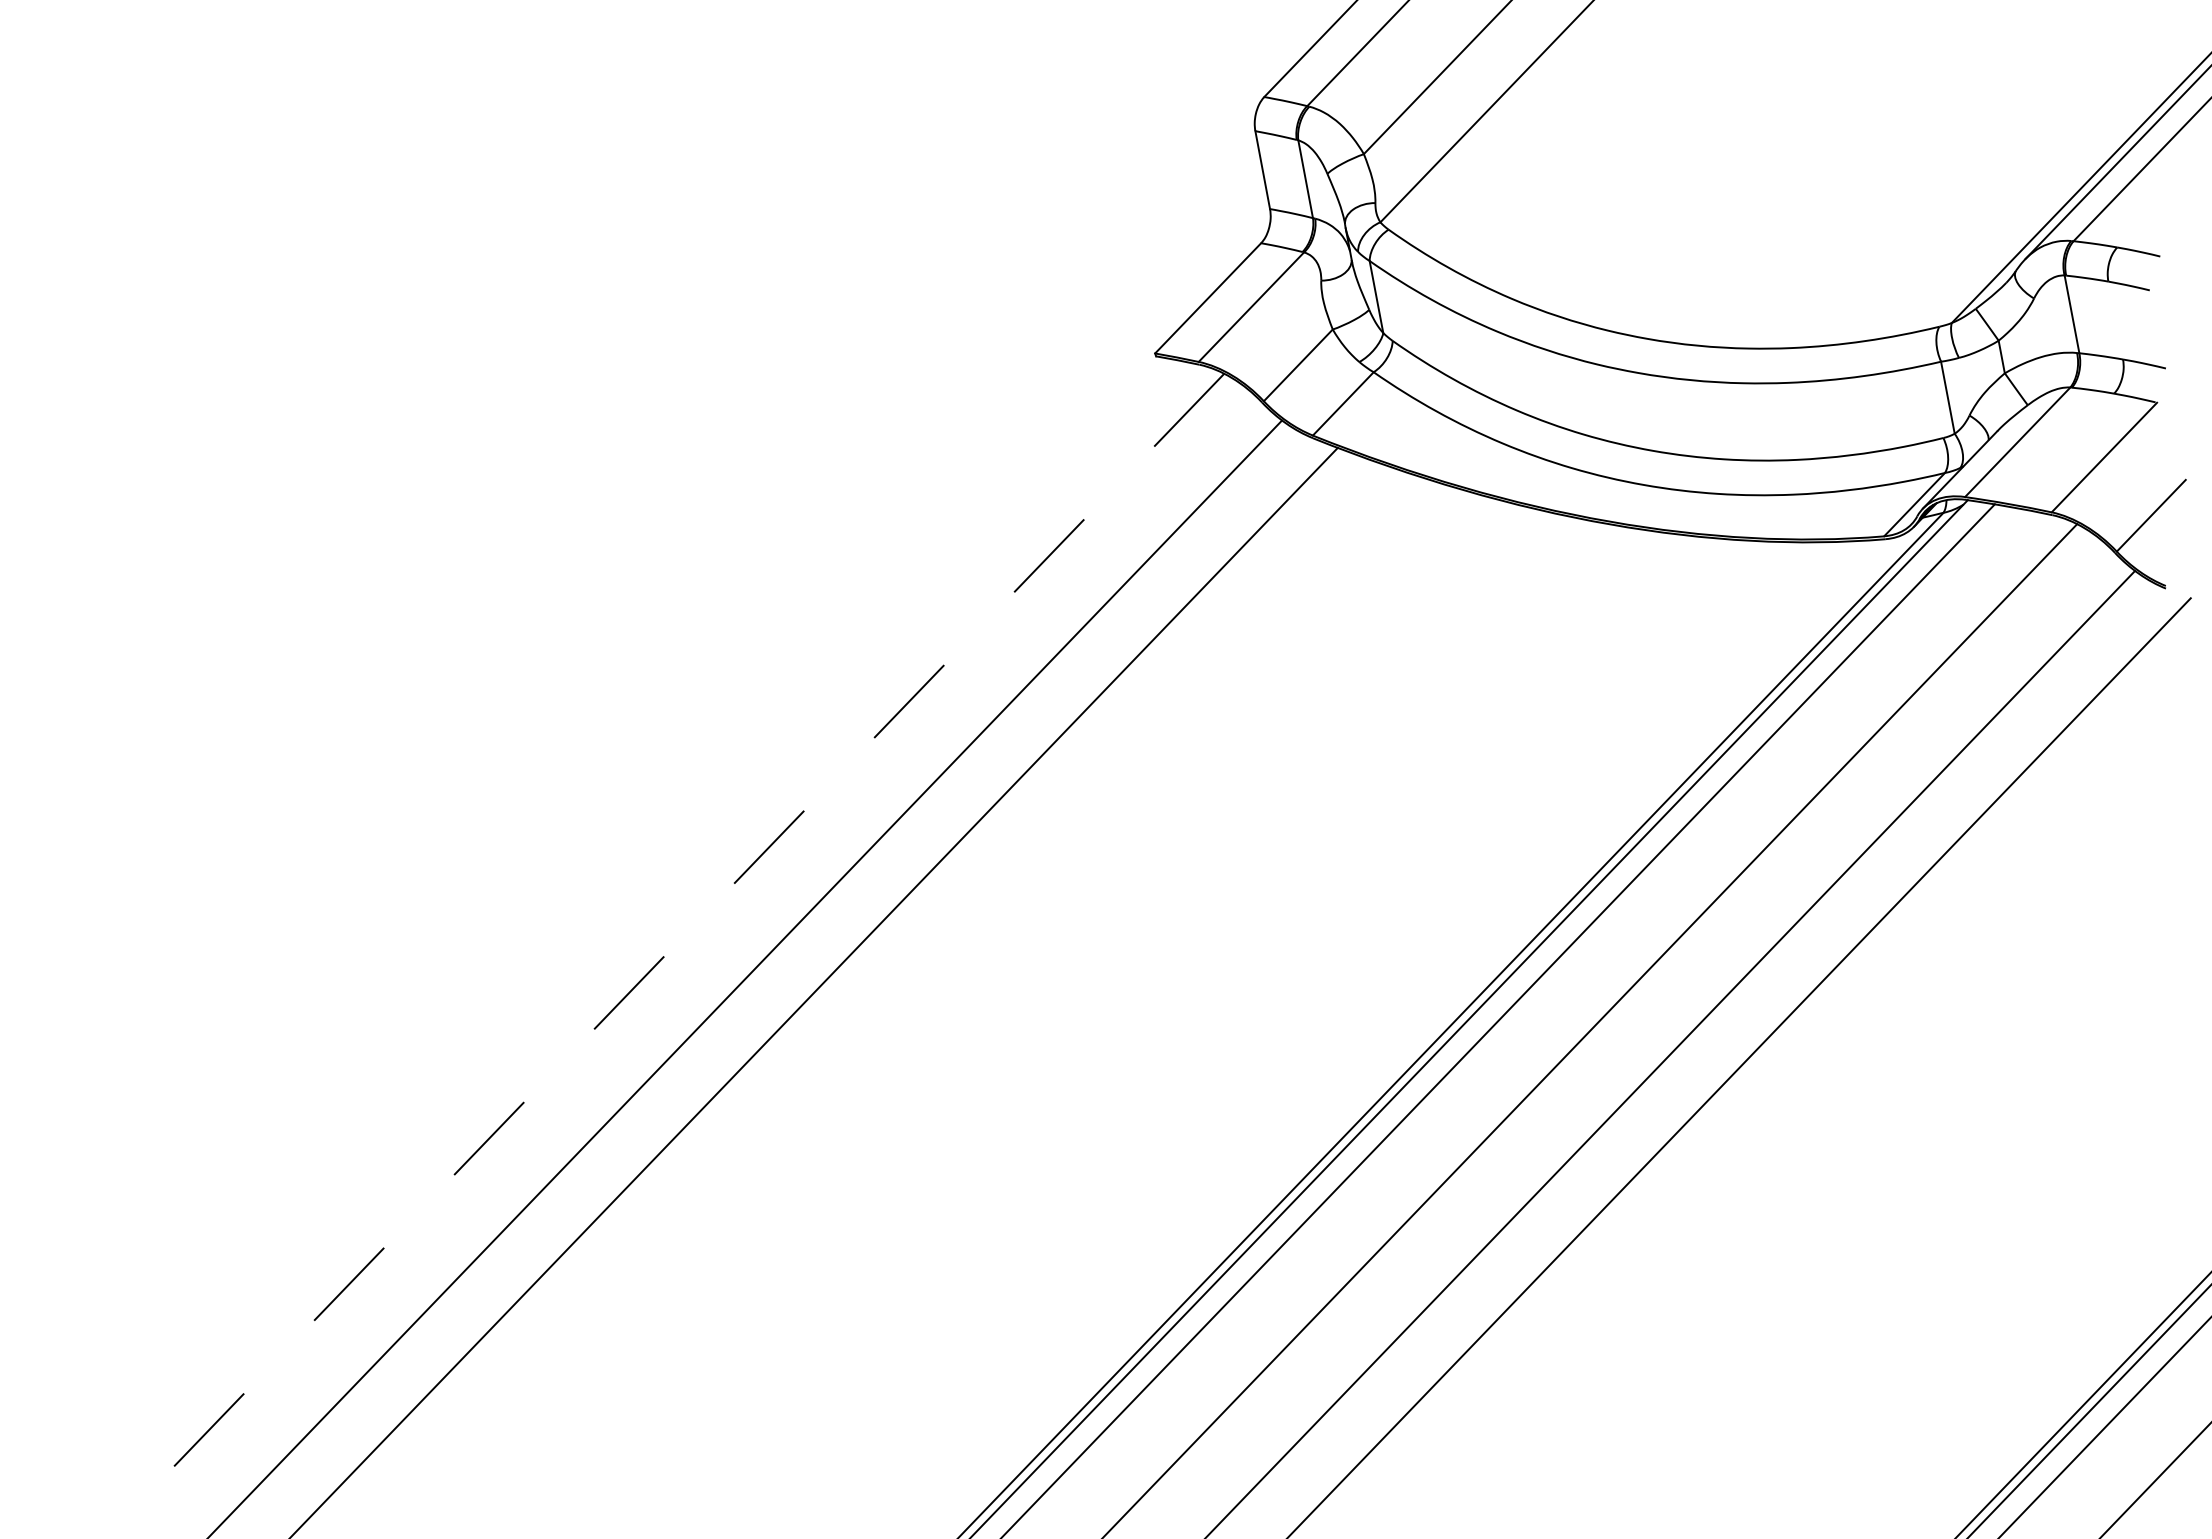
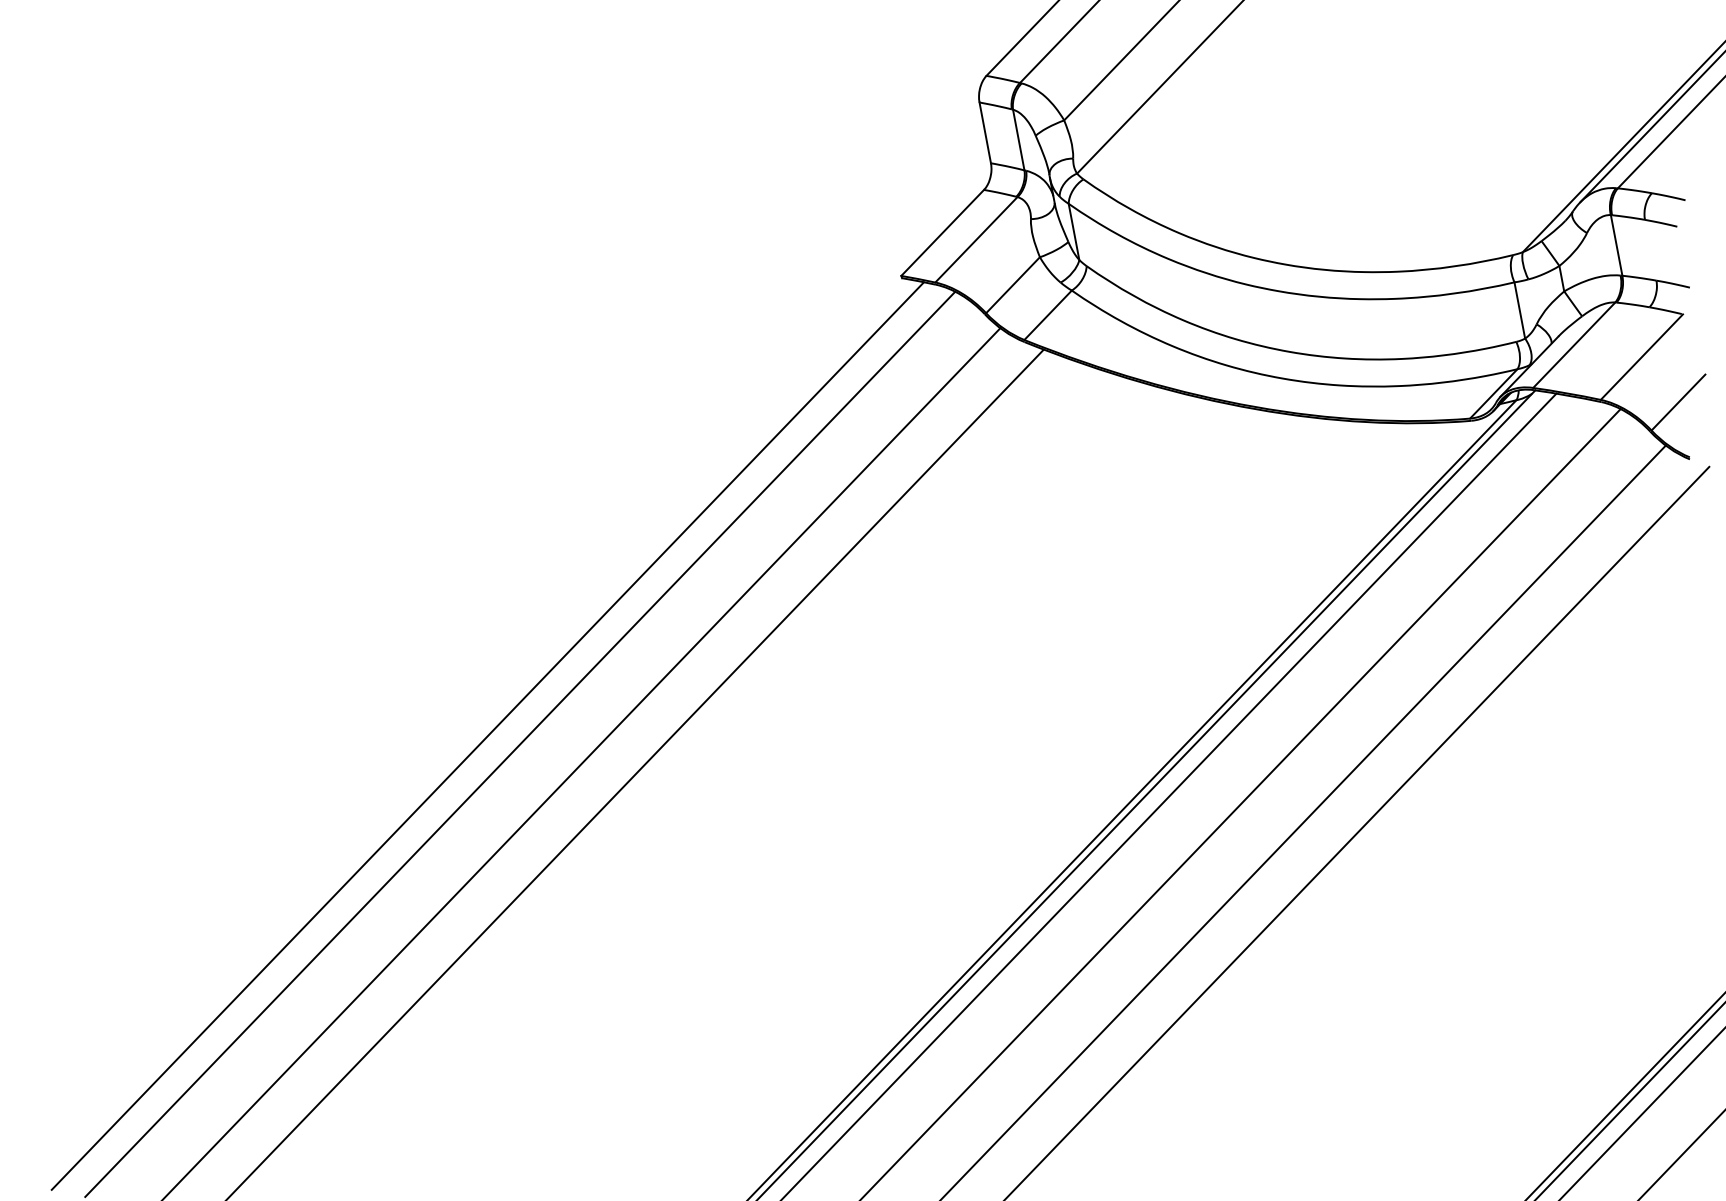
line: (624, 942) -> (487, 735), added
line: (666, 954) -> (520, 744), dashed -> solid

